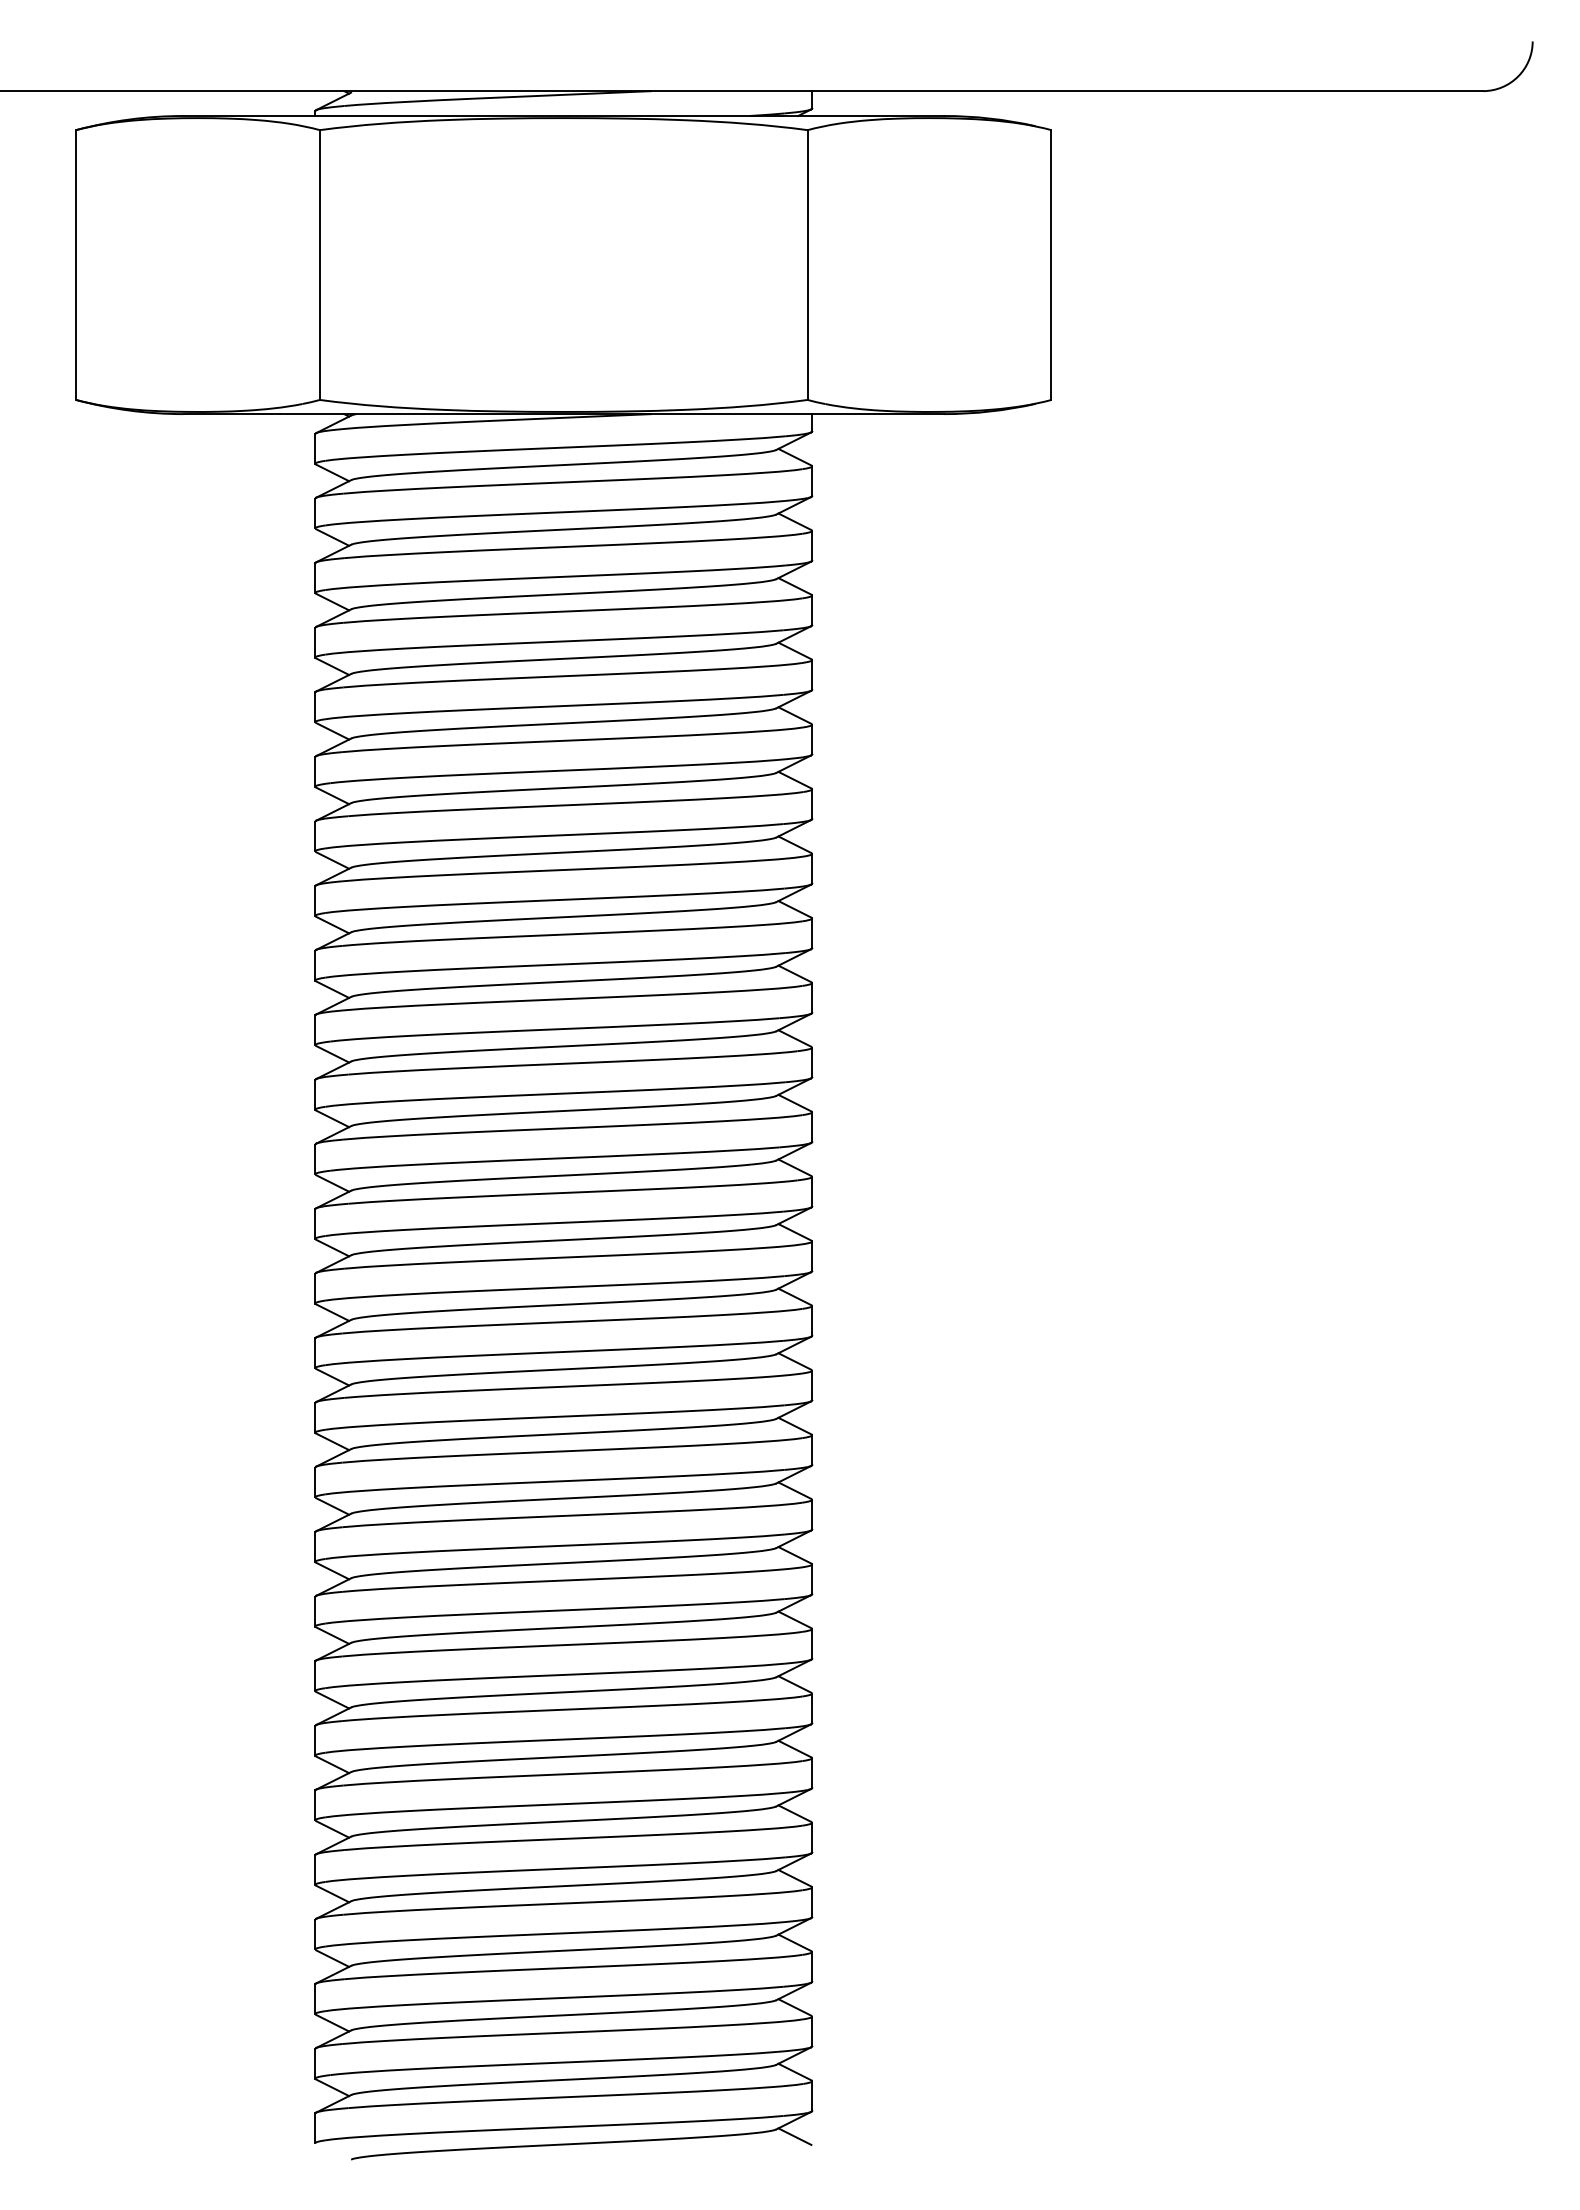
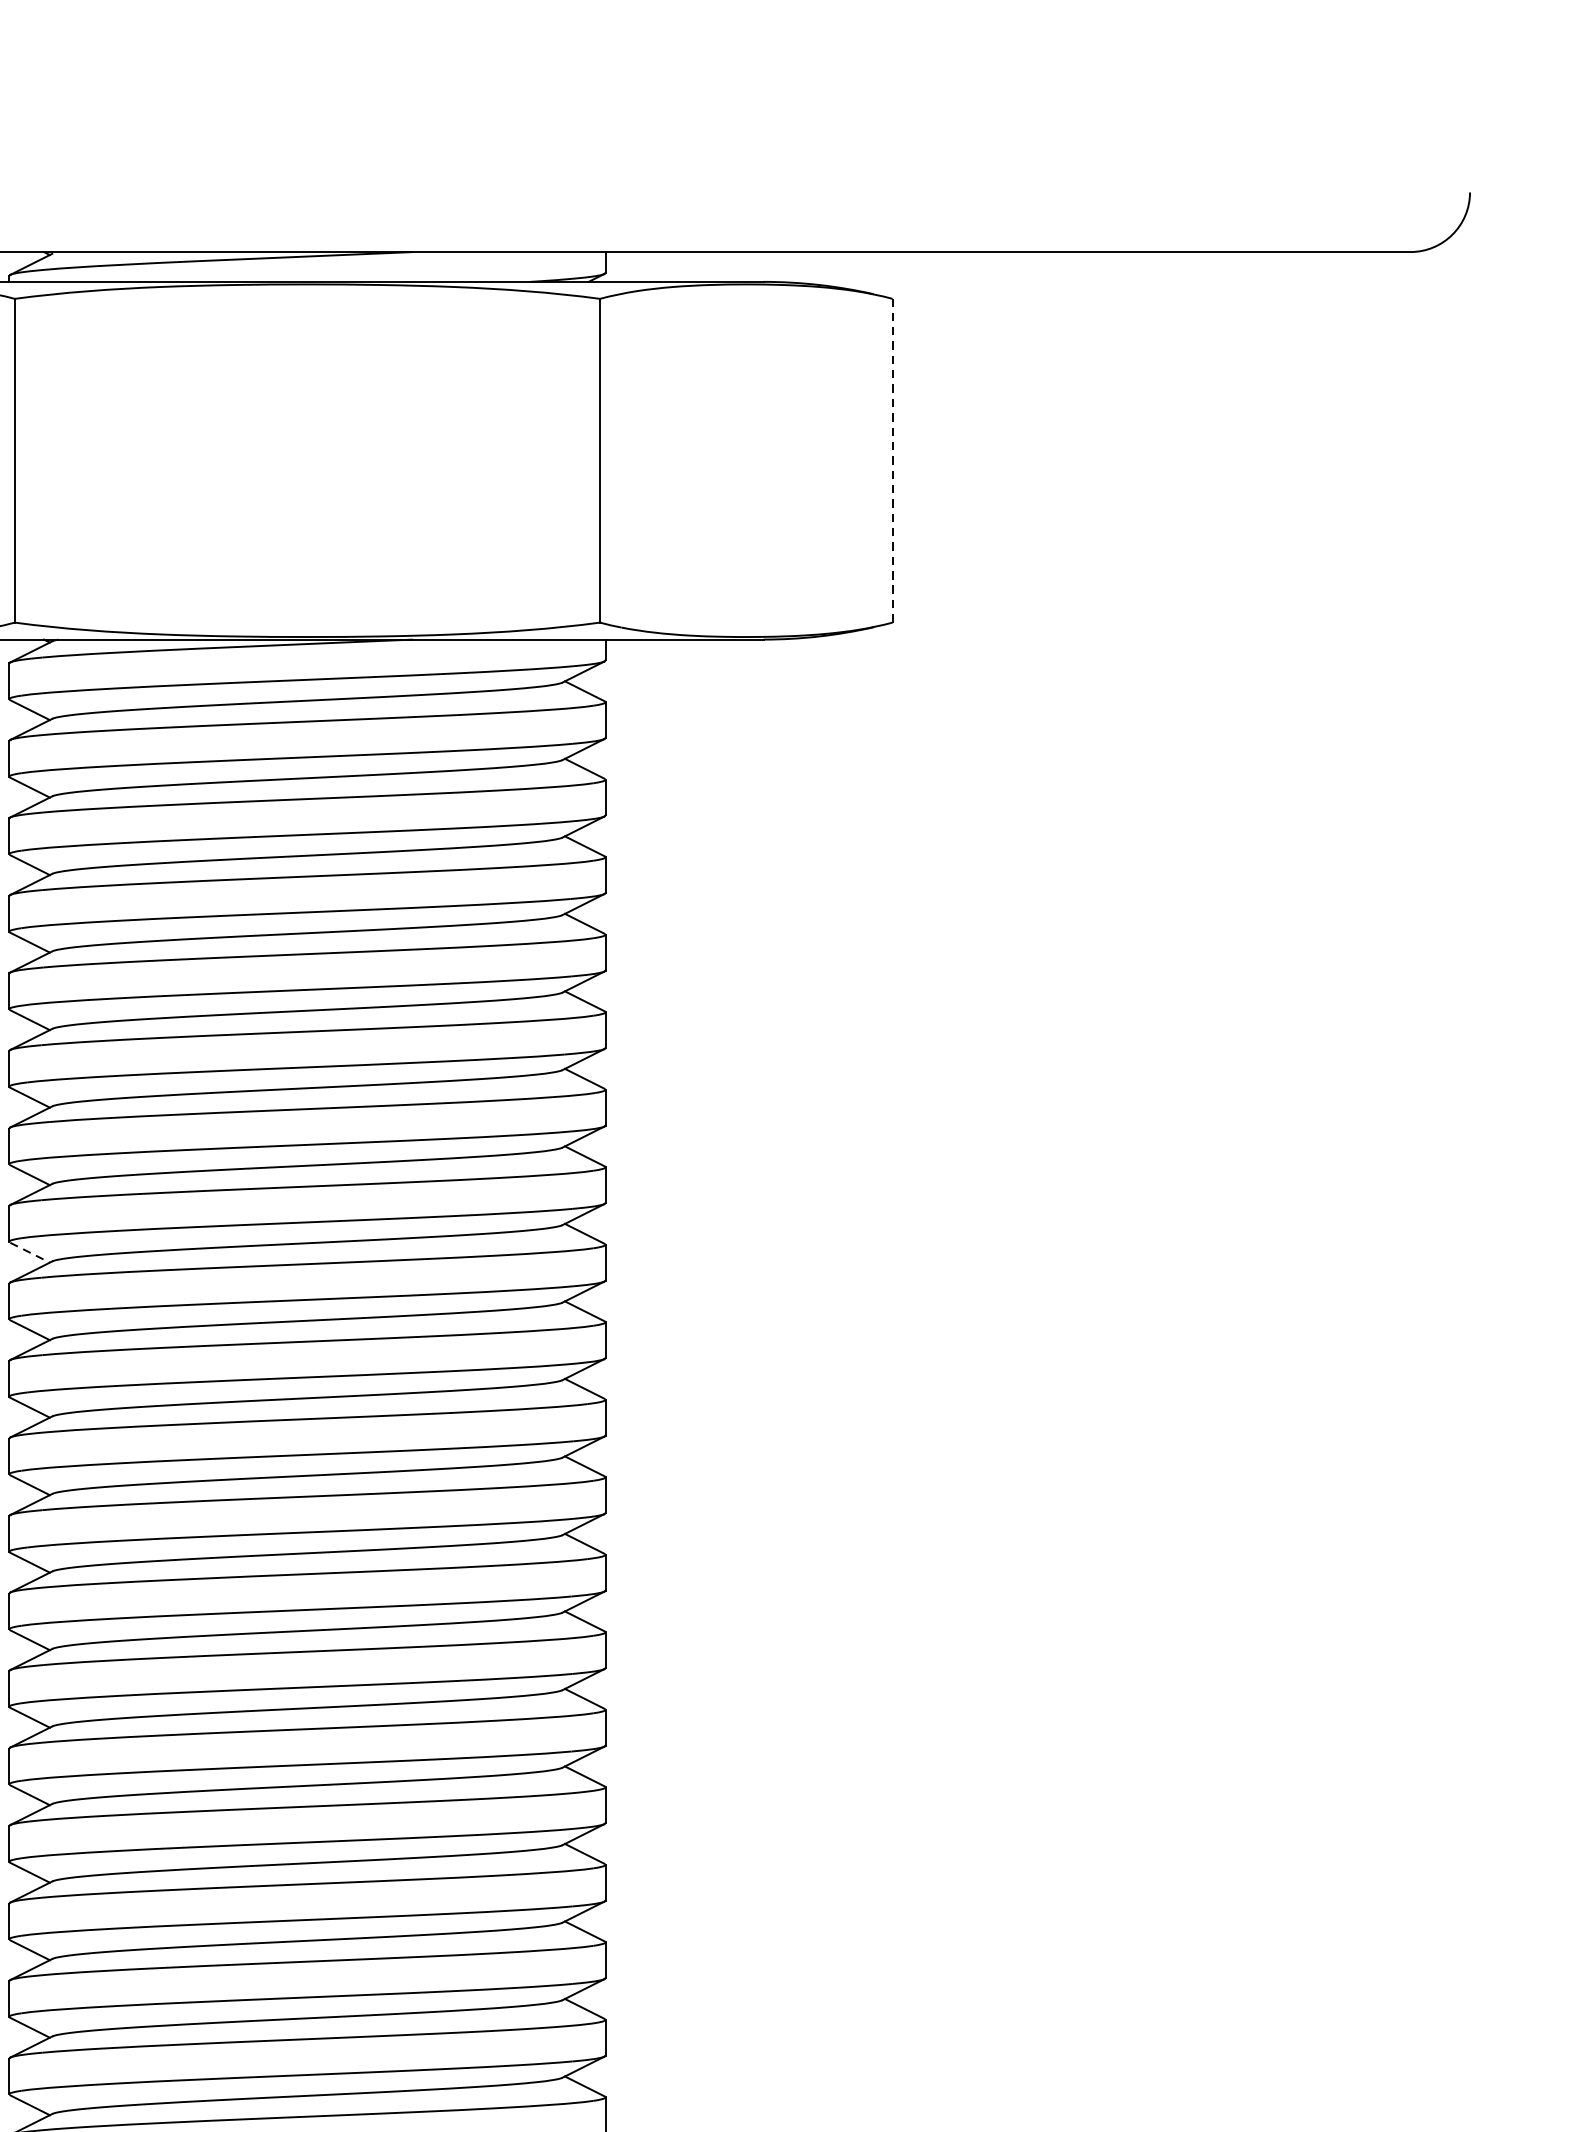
line: (1051, 265) -> (892, 461), solid -> dashed
line: (333, 925) -> (31, 1253), solid -> dashed

